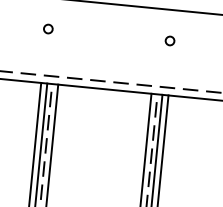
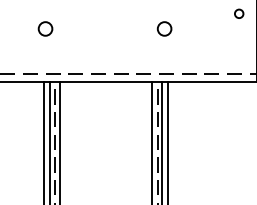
circle: (48, 28) -> (45, 28), size x1.6
circle: (170, 40) -> (164, 28), size x1.6

